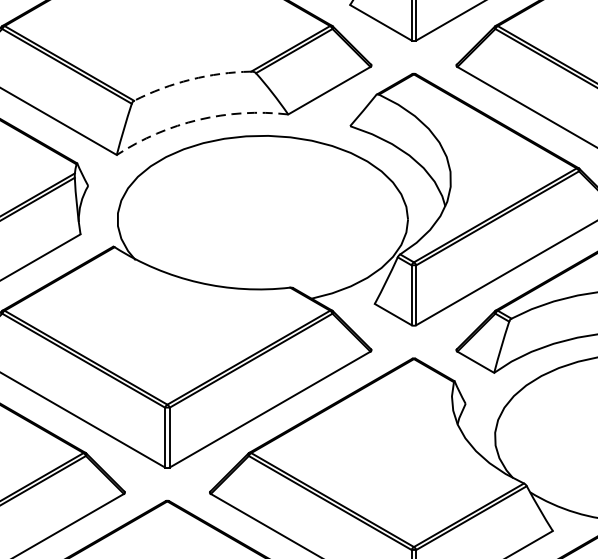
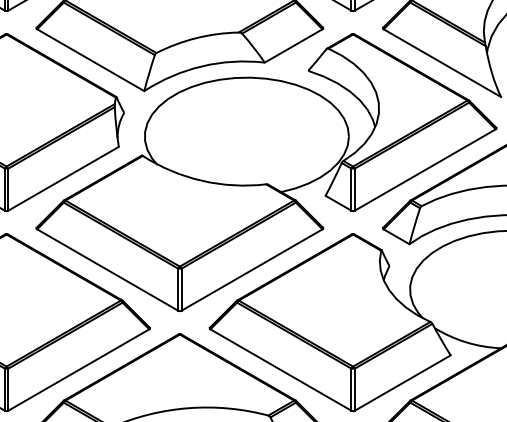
arc: (191, 80) -> (196, 38), dashed -> solid
arc: (199, 119) -> (202, 66), dashed -> solid

